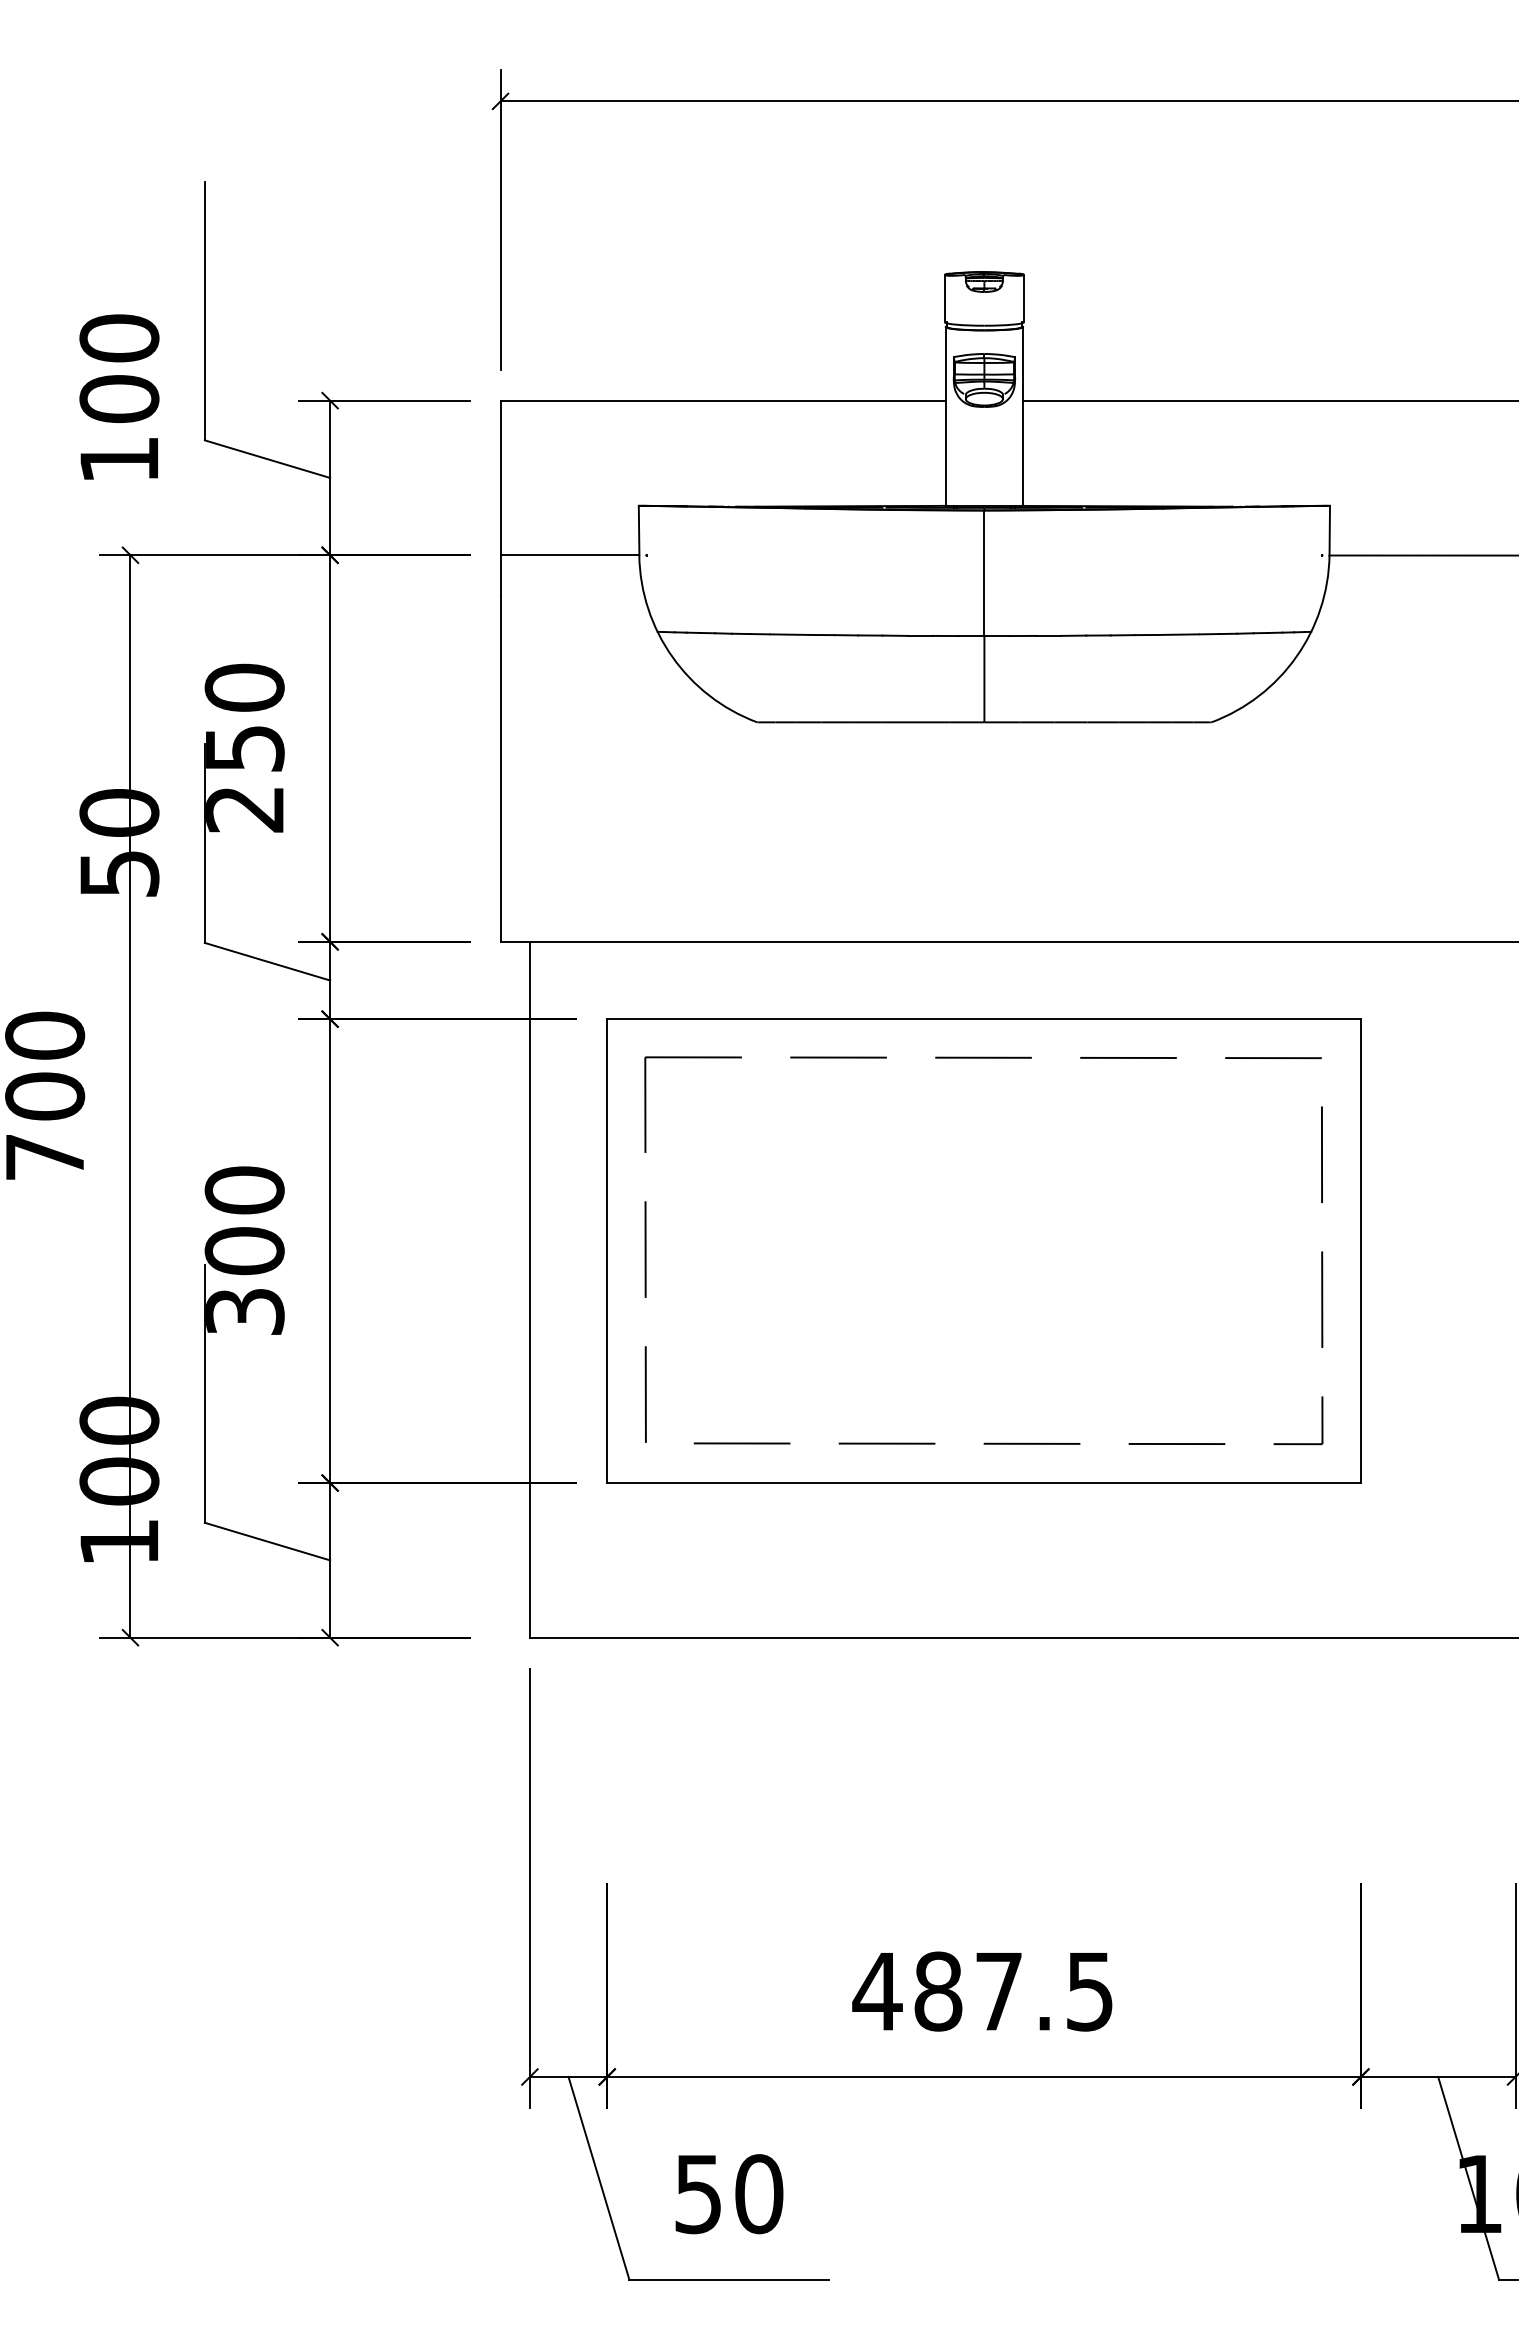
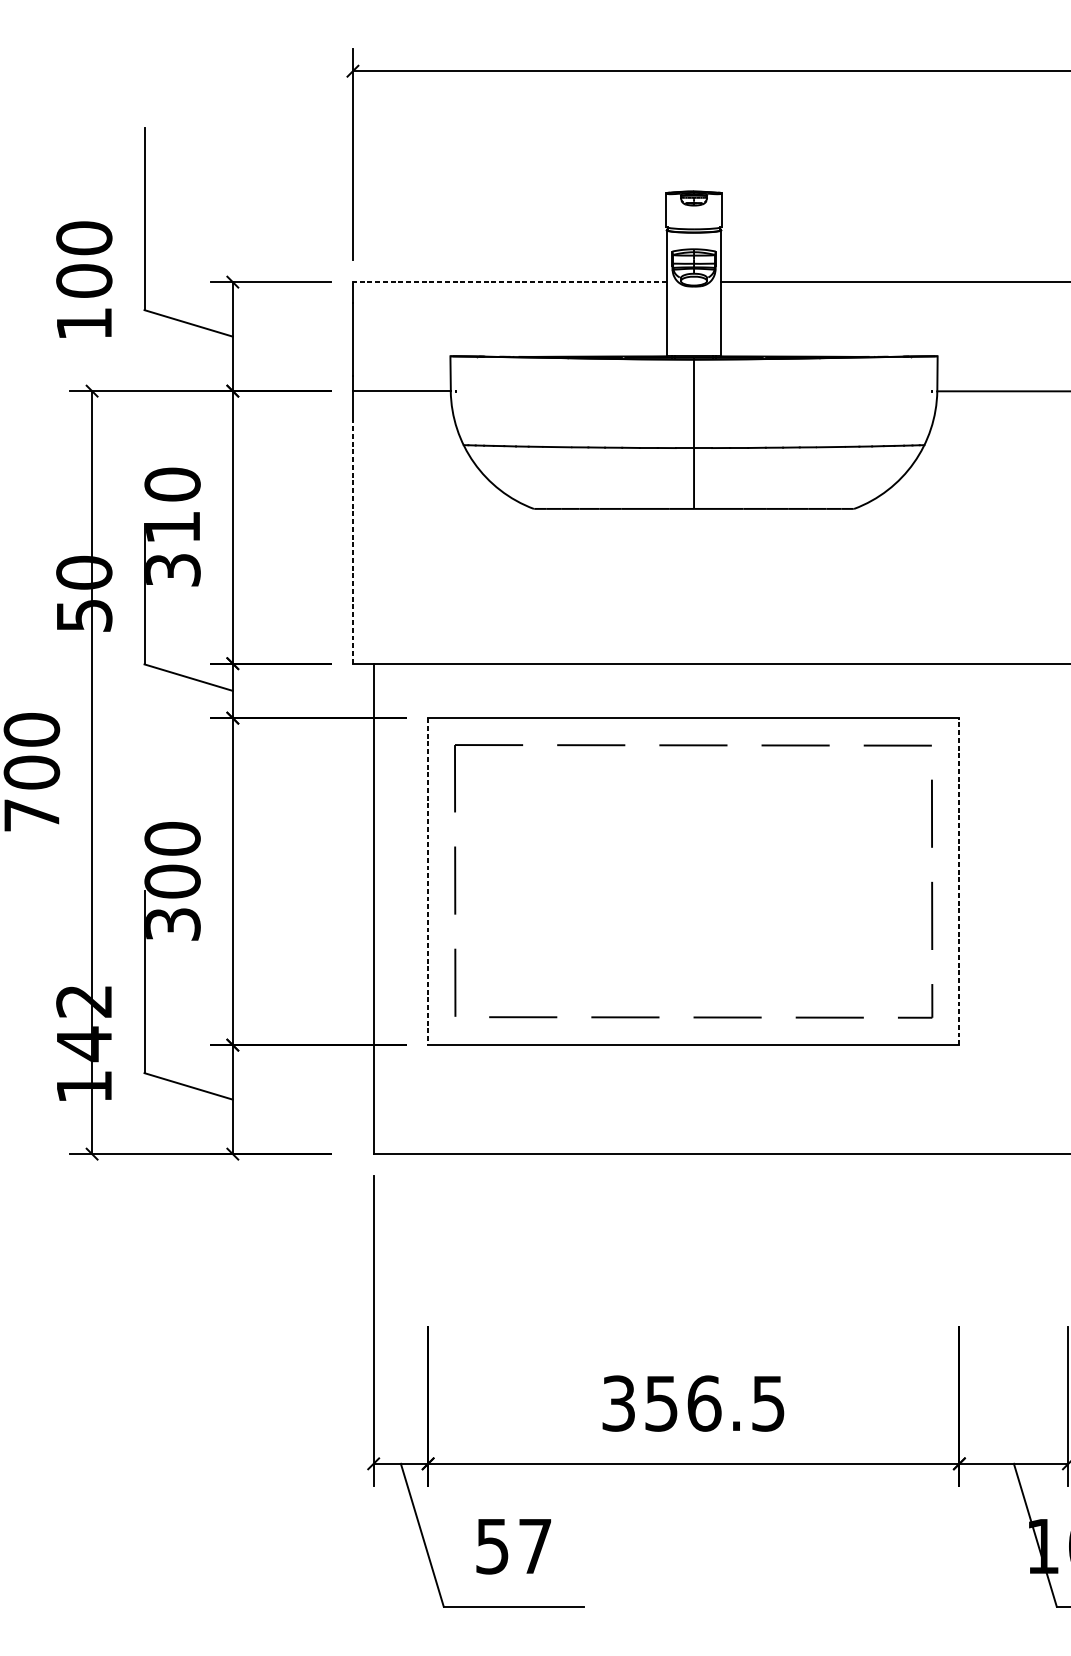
line: (723, 400) -> (510, 282), solid -> dashed
line: (500, 768) -> (352, 541), solid -> dashed
text: (245, 779) -> (173, 549), 250 -> 310
line: (607, 1251) -> (428, 881), solid -> dashed
line: (1360, 1251) -> (959, 881), solid -> dashed
text: (119, 1451) -> (84, 1022), 100 -> 142
text: (937, 1991) -> (660, 1403), 487.5 -> 356.5
text: (759, 2194) -> (535, 1546), 50 -> 57

